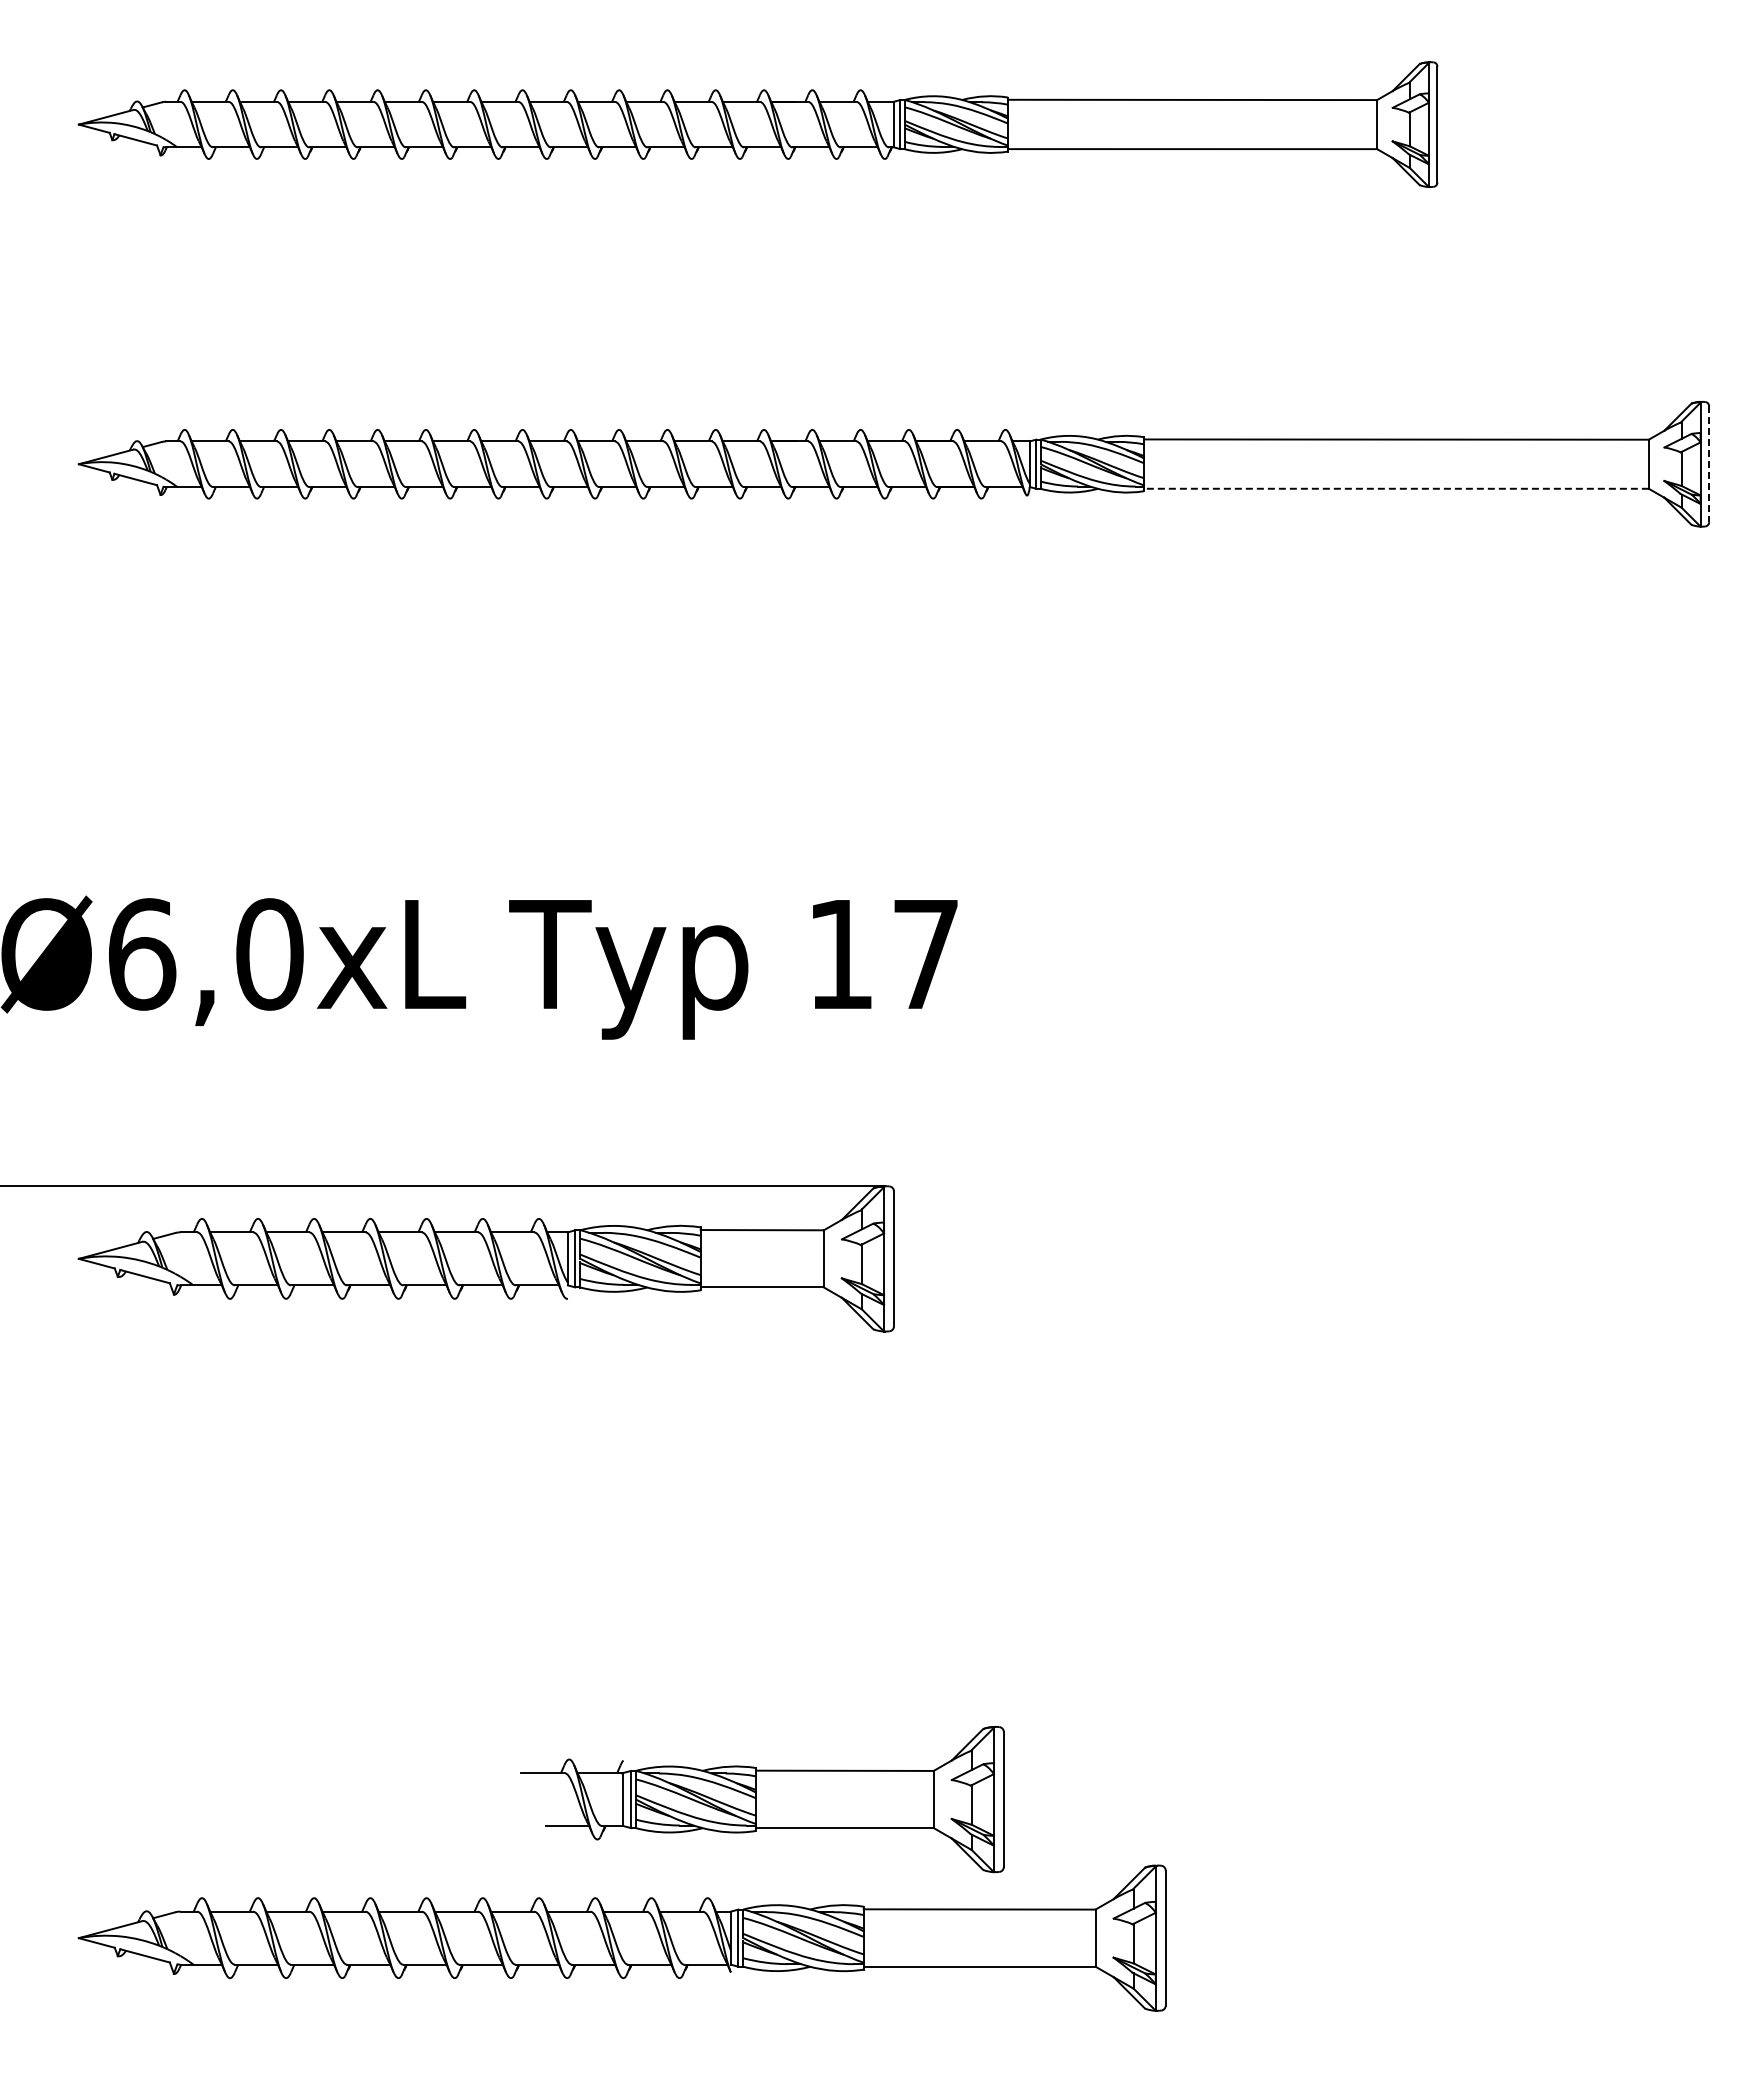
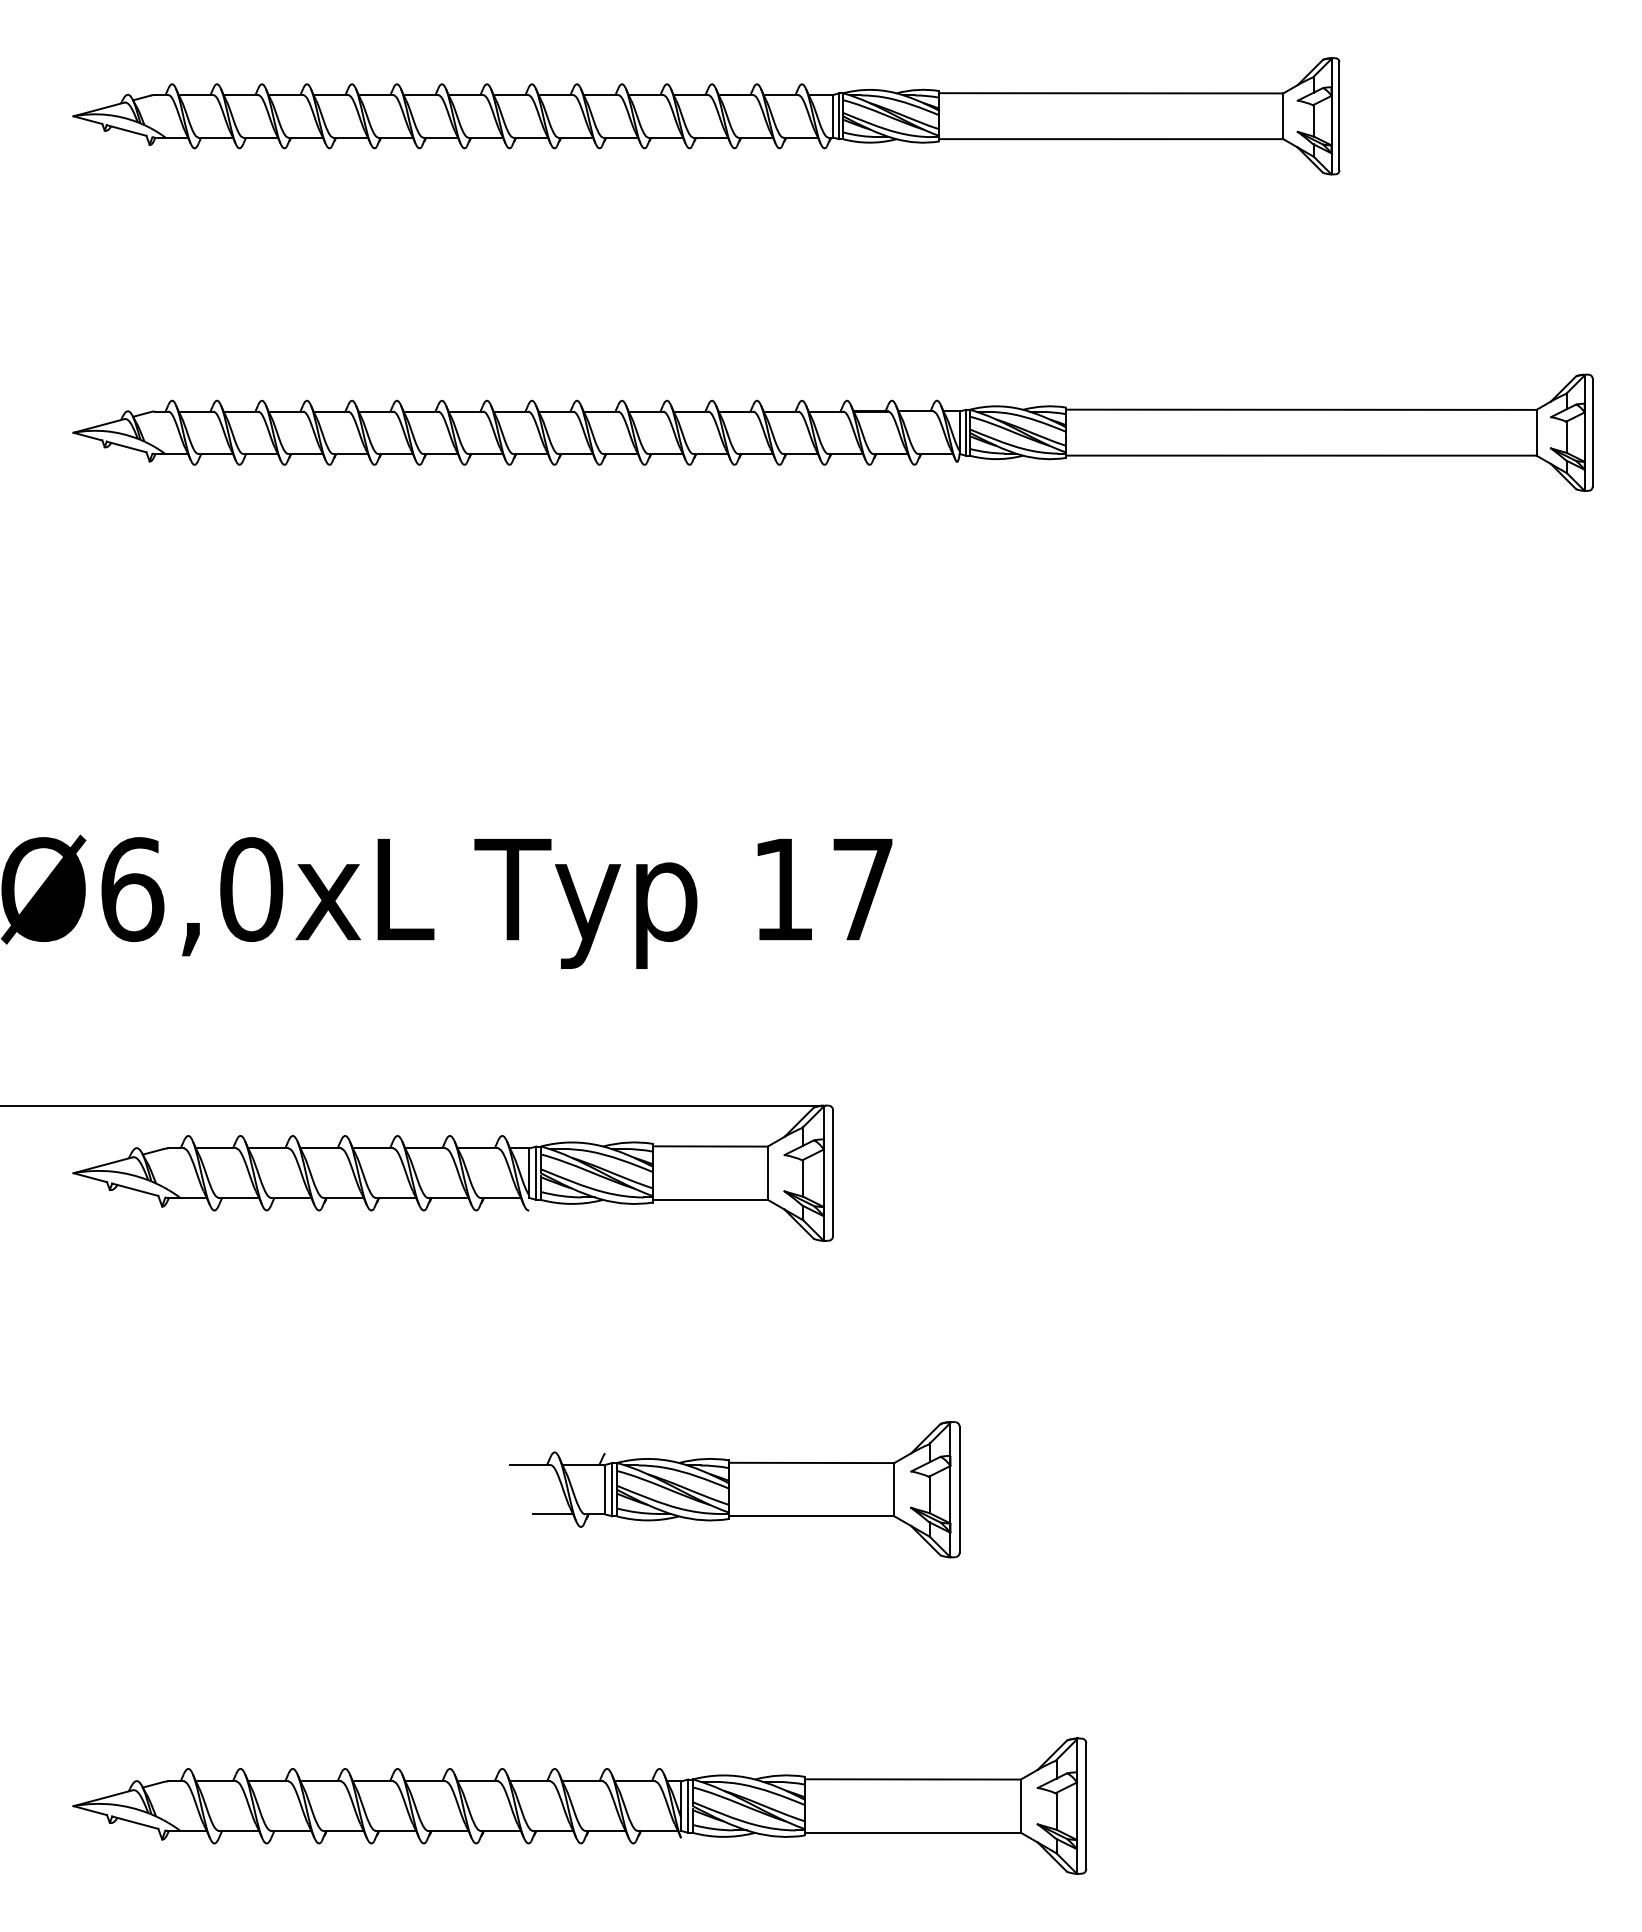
line: (1709, 464) -> (1592, 433), dashed -> solid
line: (1395, 488) -> (1300, 455), dashed -> solid
part: (762, 1799) -> (734, 1489), moved

